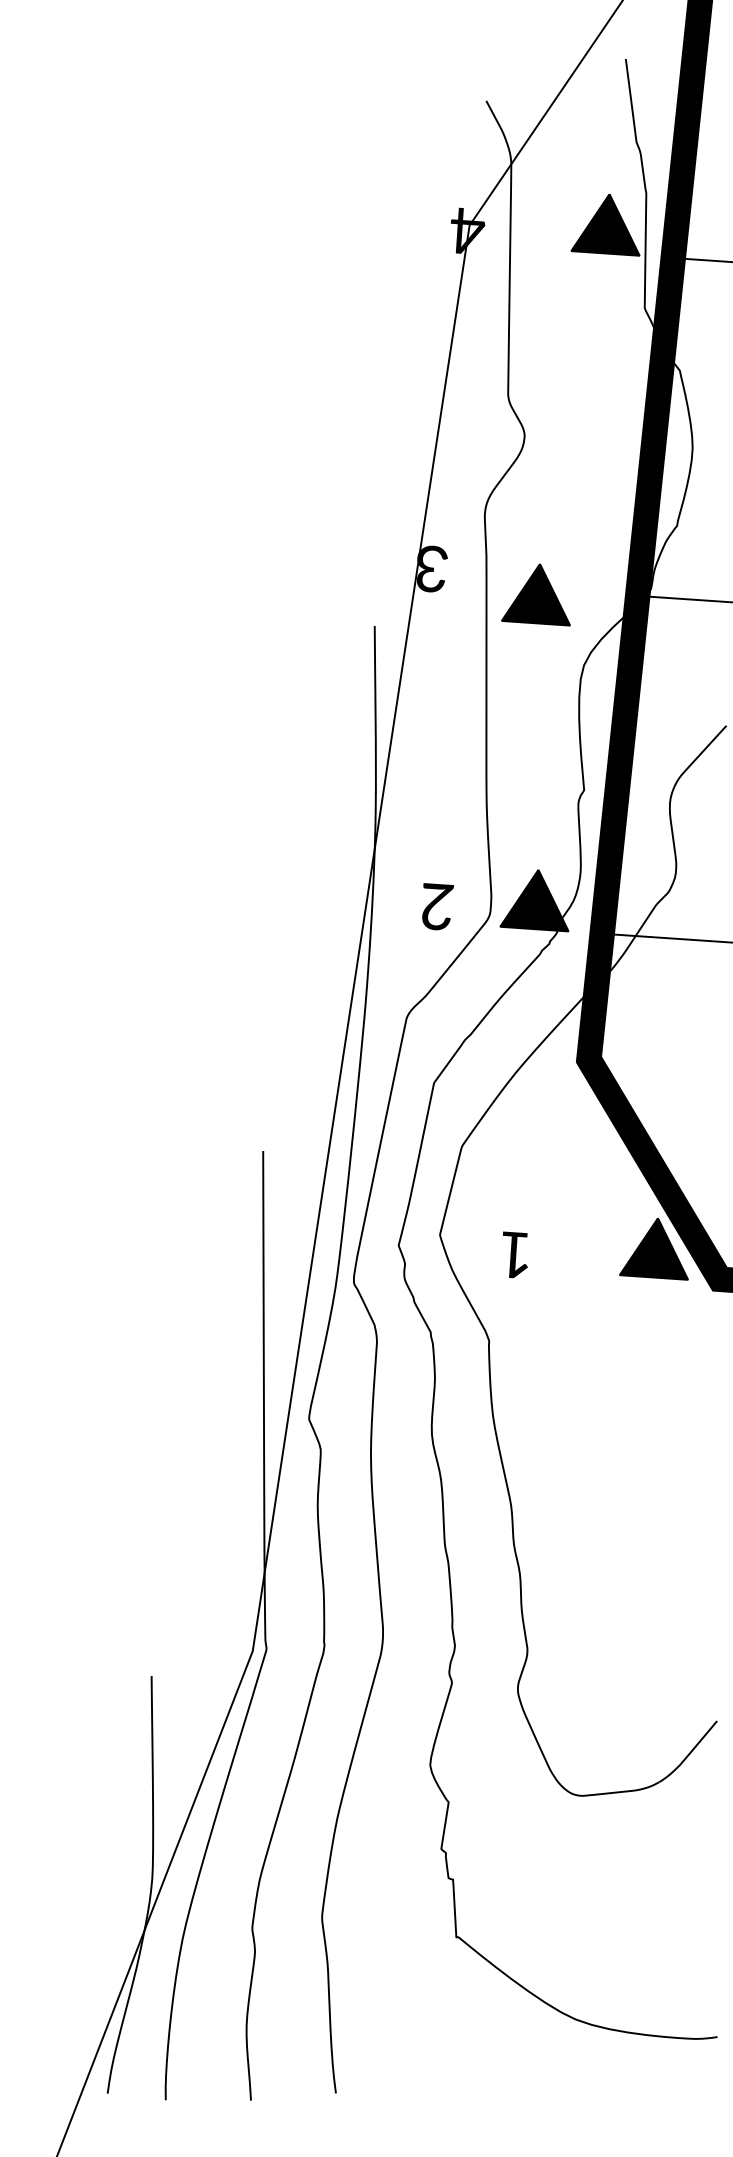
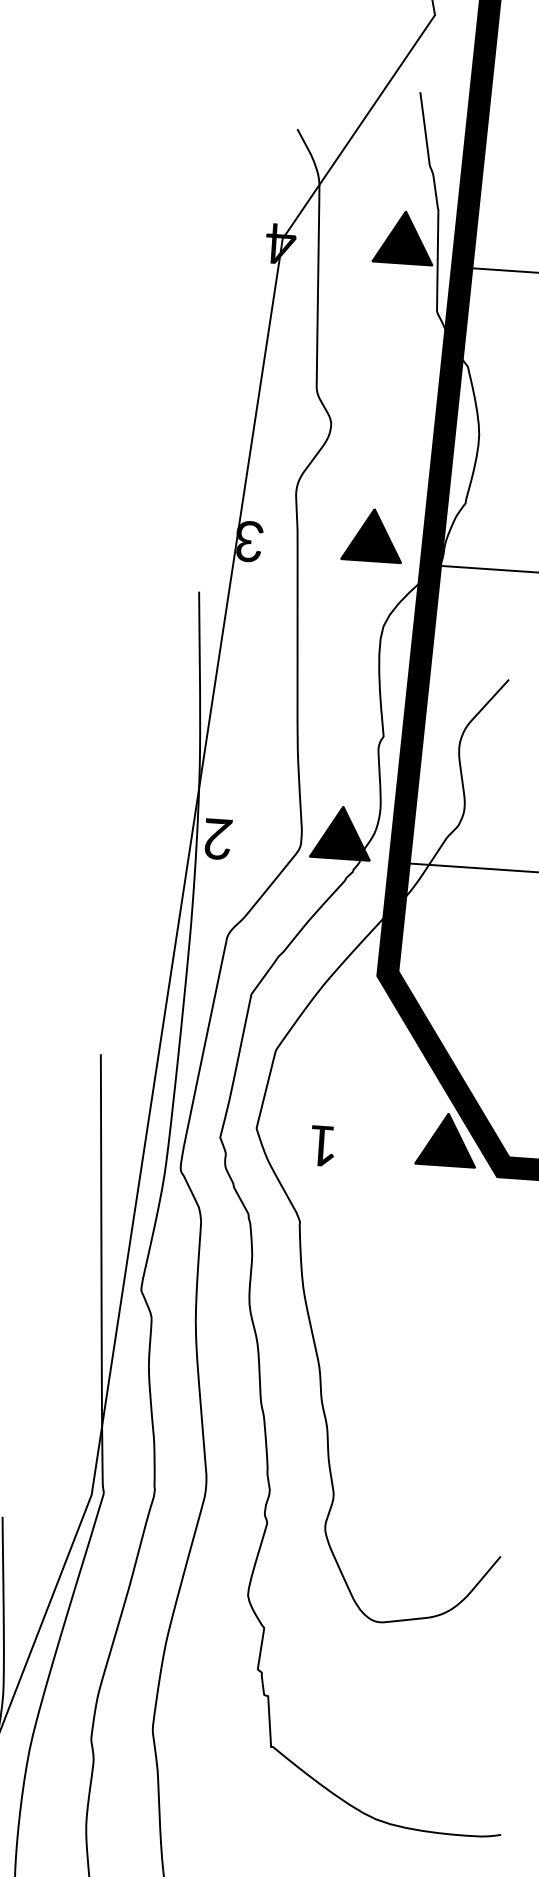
part: (535, 594) -> (370, 535), moved
text: (437, 906) -> (218, 838), moved

